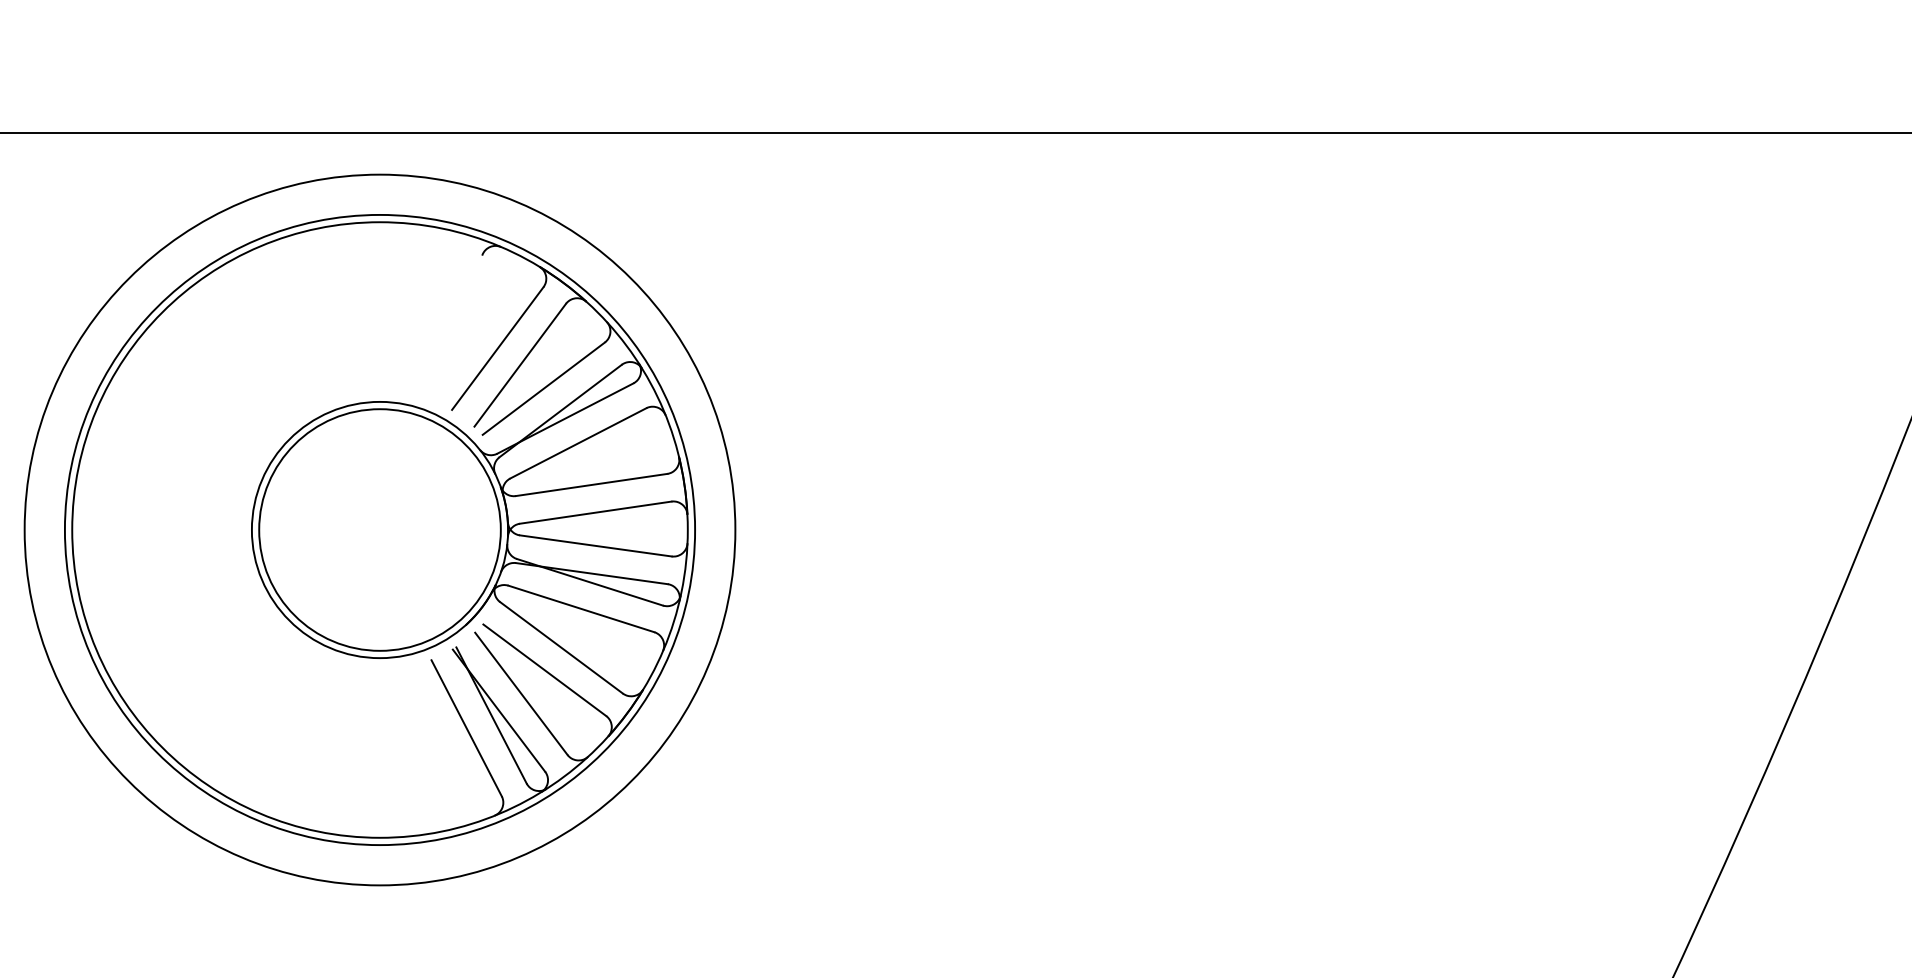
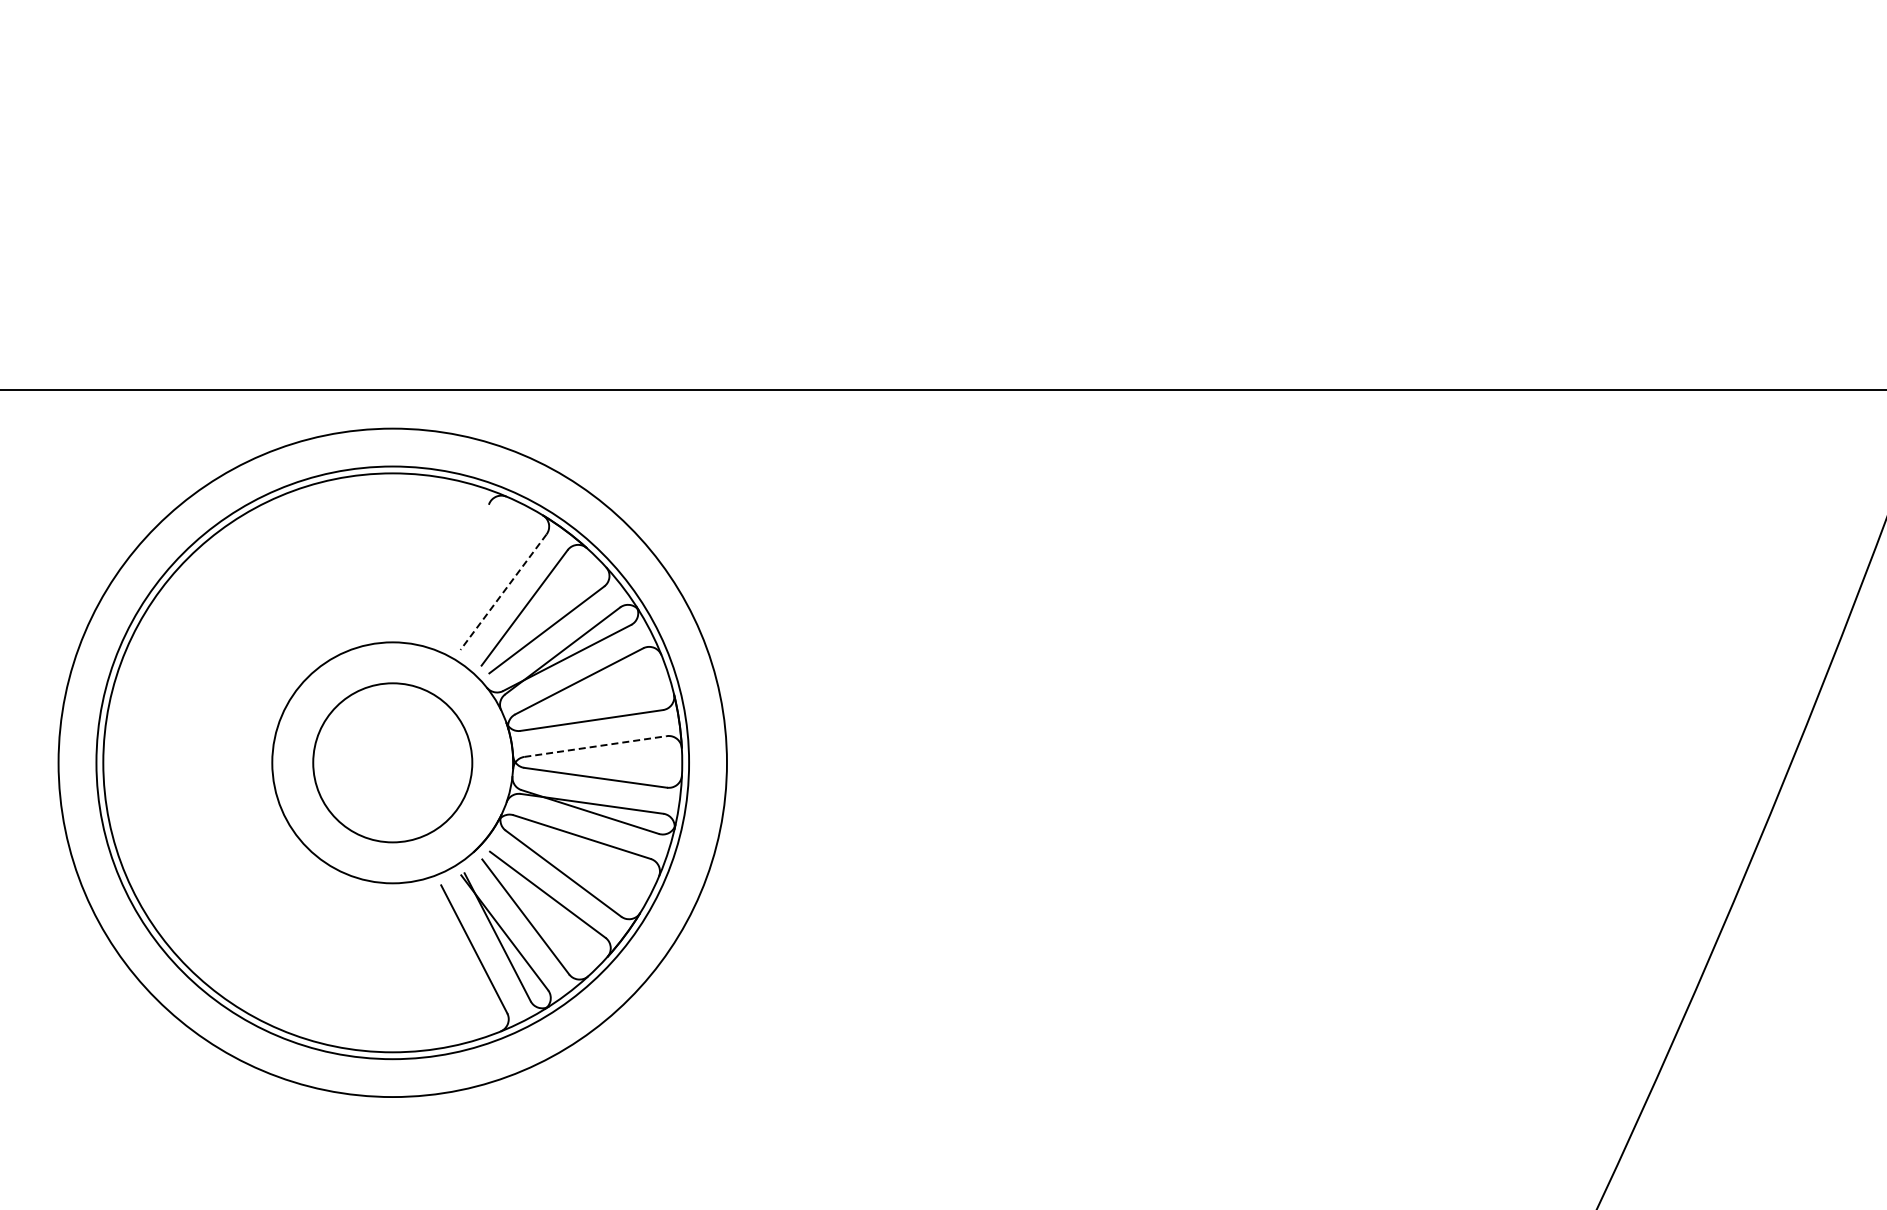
line: (497, 348) -> (503, 592), solid -> dashed
line: (596, 512) -> (596, 746), solid -> dashed
circle: (379, 529) -> (392, 762), size x0.7

